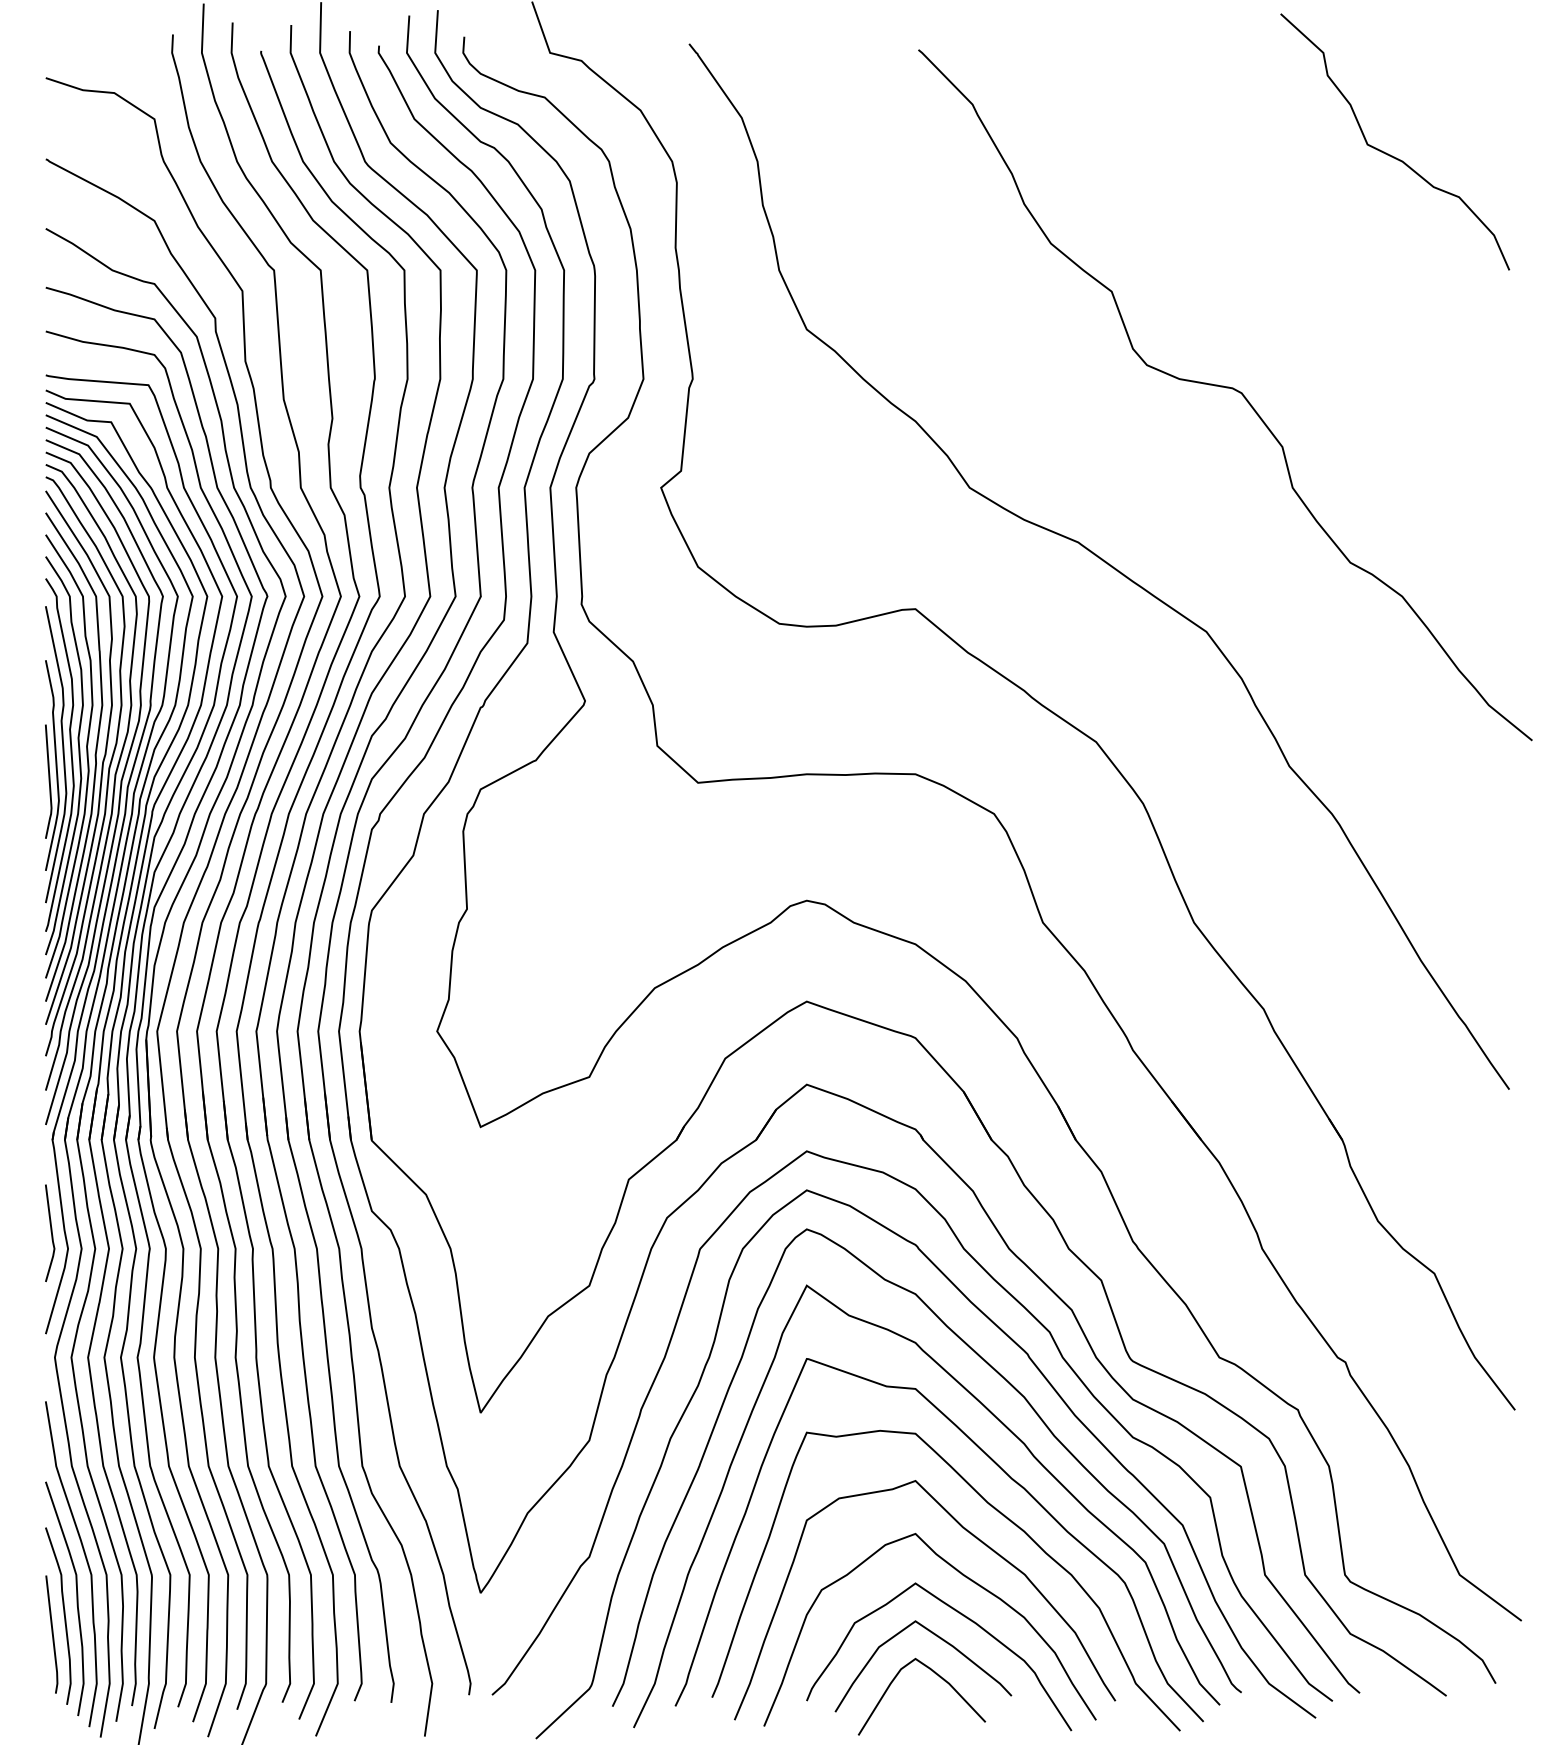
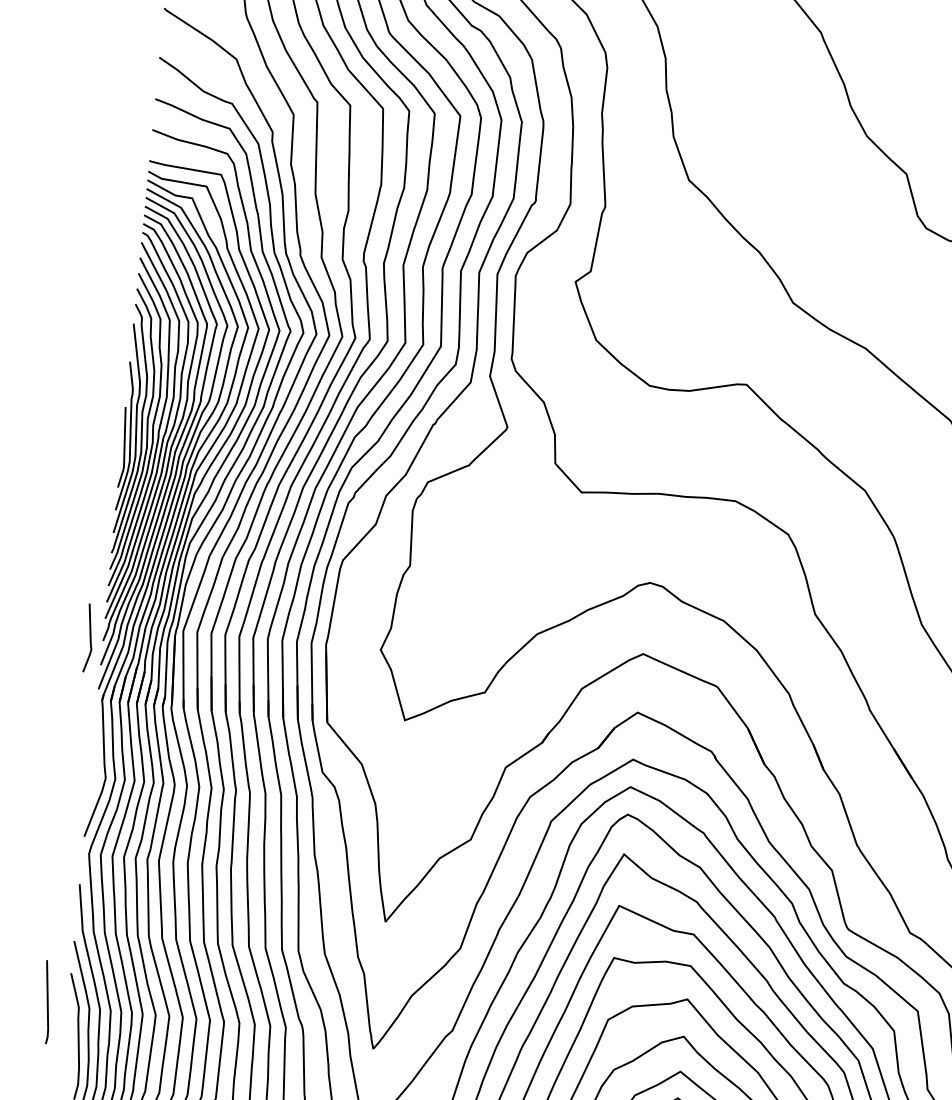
line: (50, 1232) -> (89, 637), moved
line: (51, 1633) -> (46, 1001), moved

